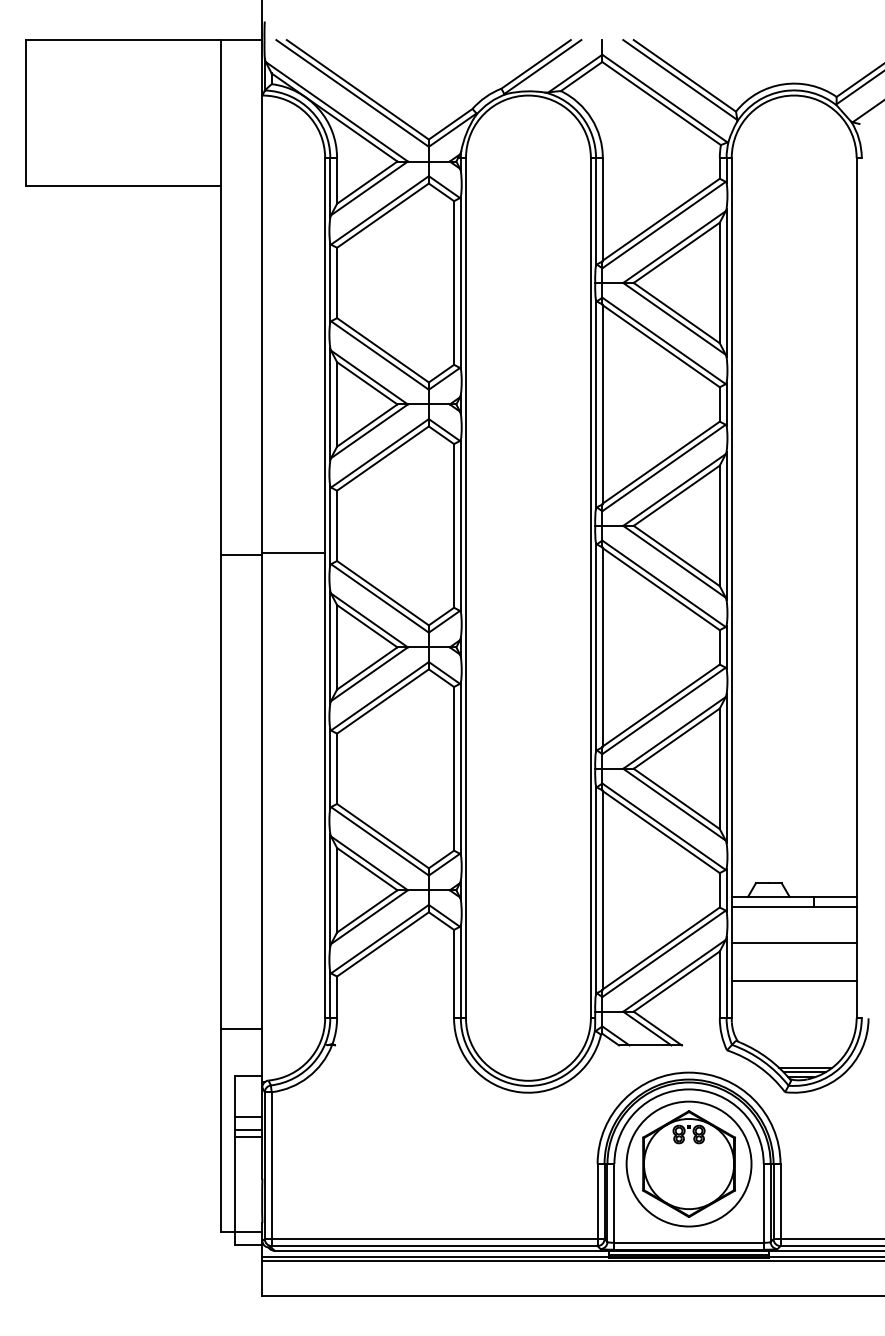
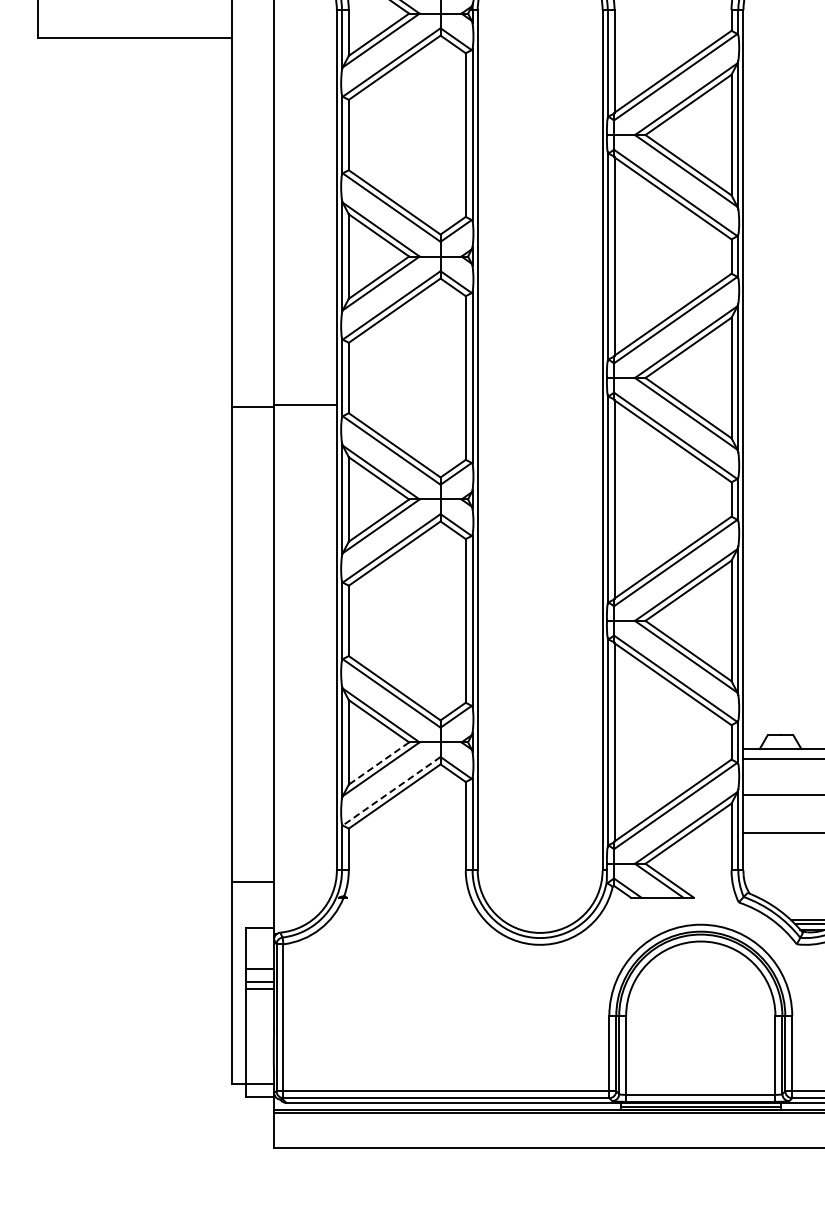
line: (367, 911) -> (379, 763), solid -> dashed
line: (379, 939) -> (391, 791), solid -> dashed
part: (688, 1163) -> (700, 1015), removed

